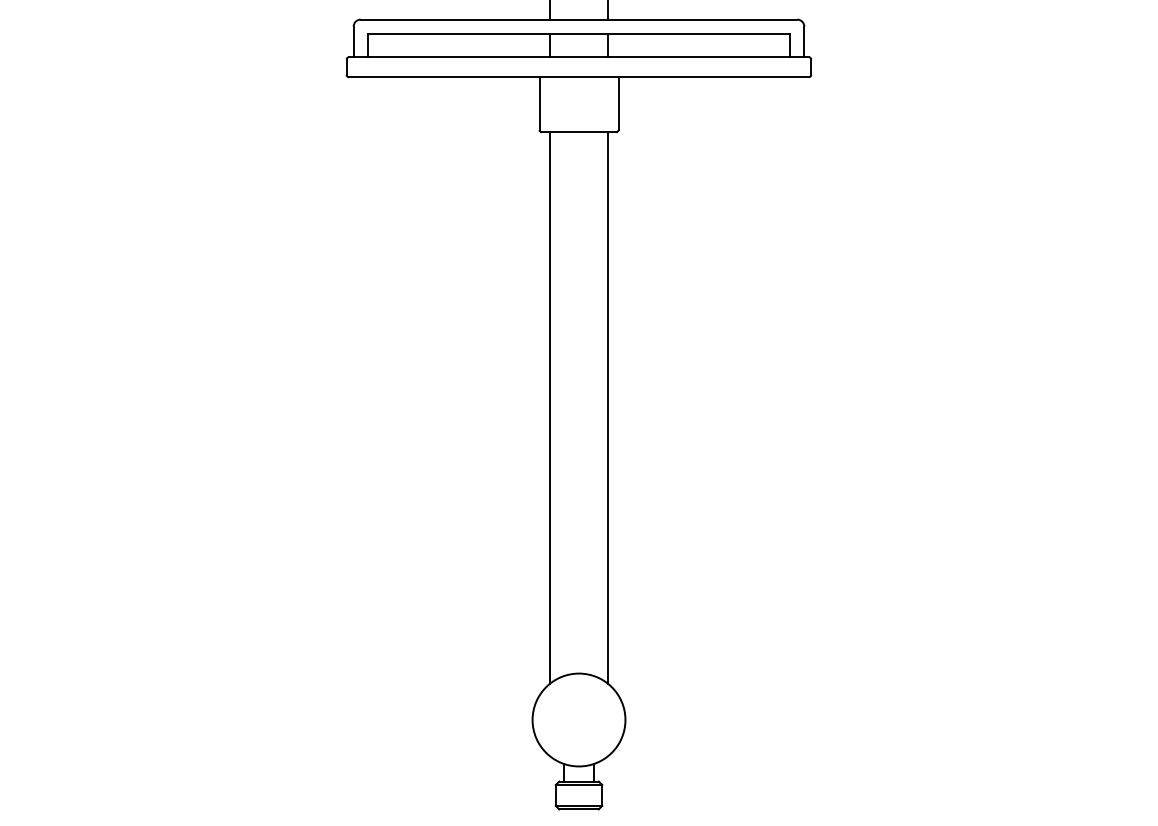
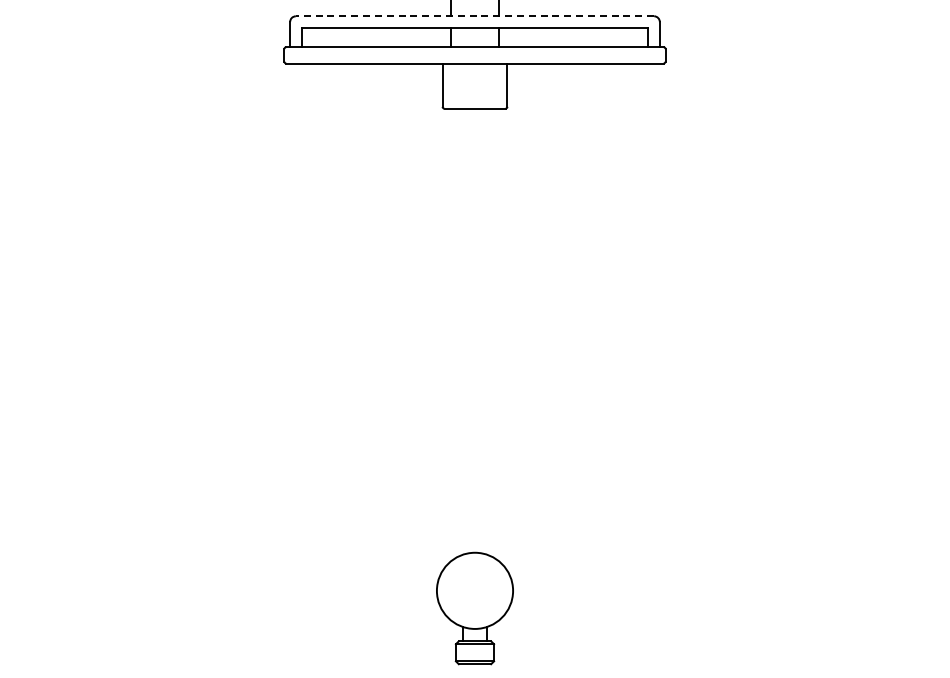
line: (578, 19) -> (474, 16), solid -> dashed
line: (550, 407) -> (451, 334), removed
line: (607, 407) -> (498, 334), removed

